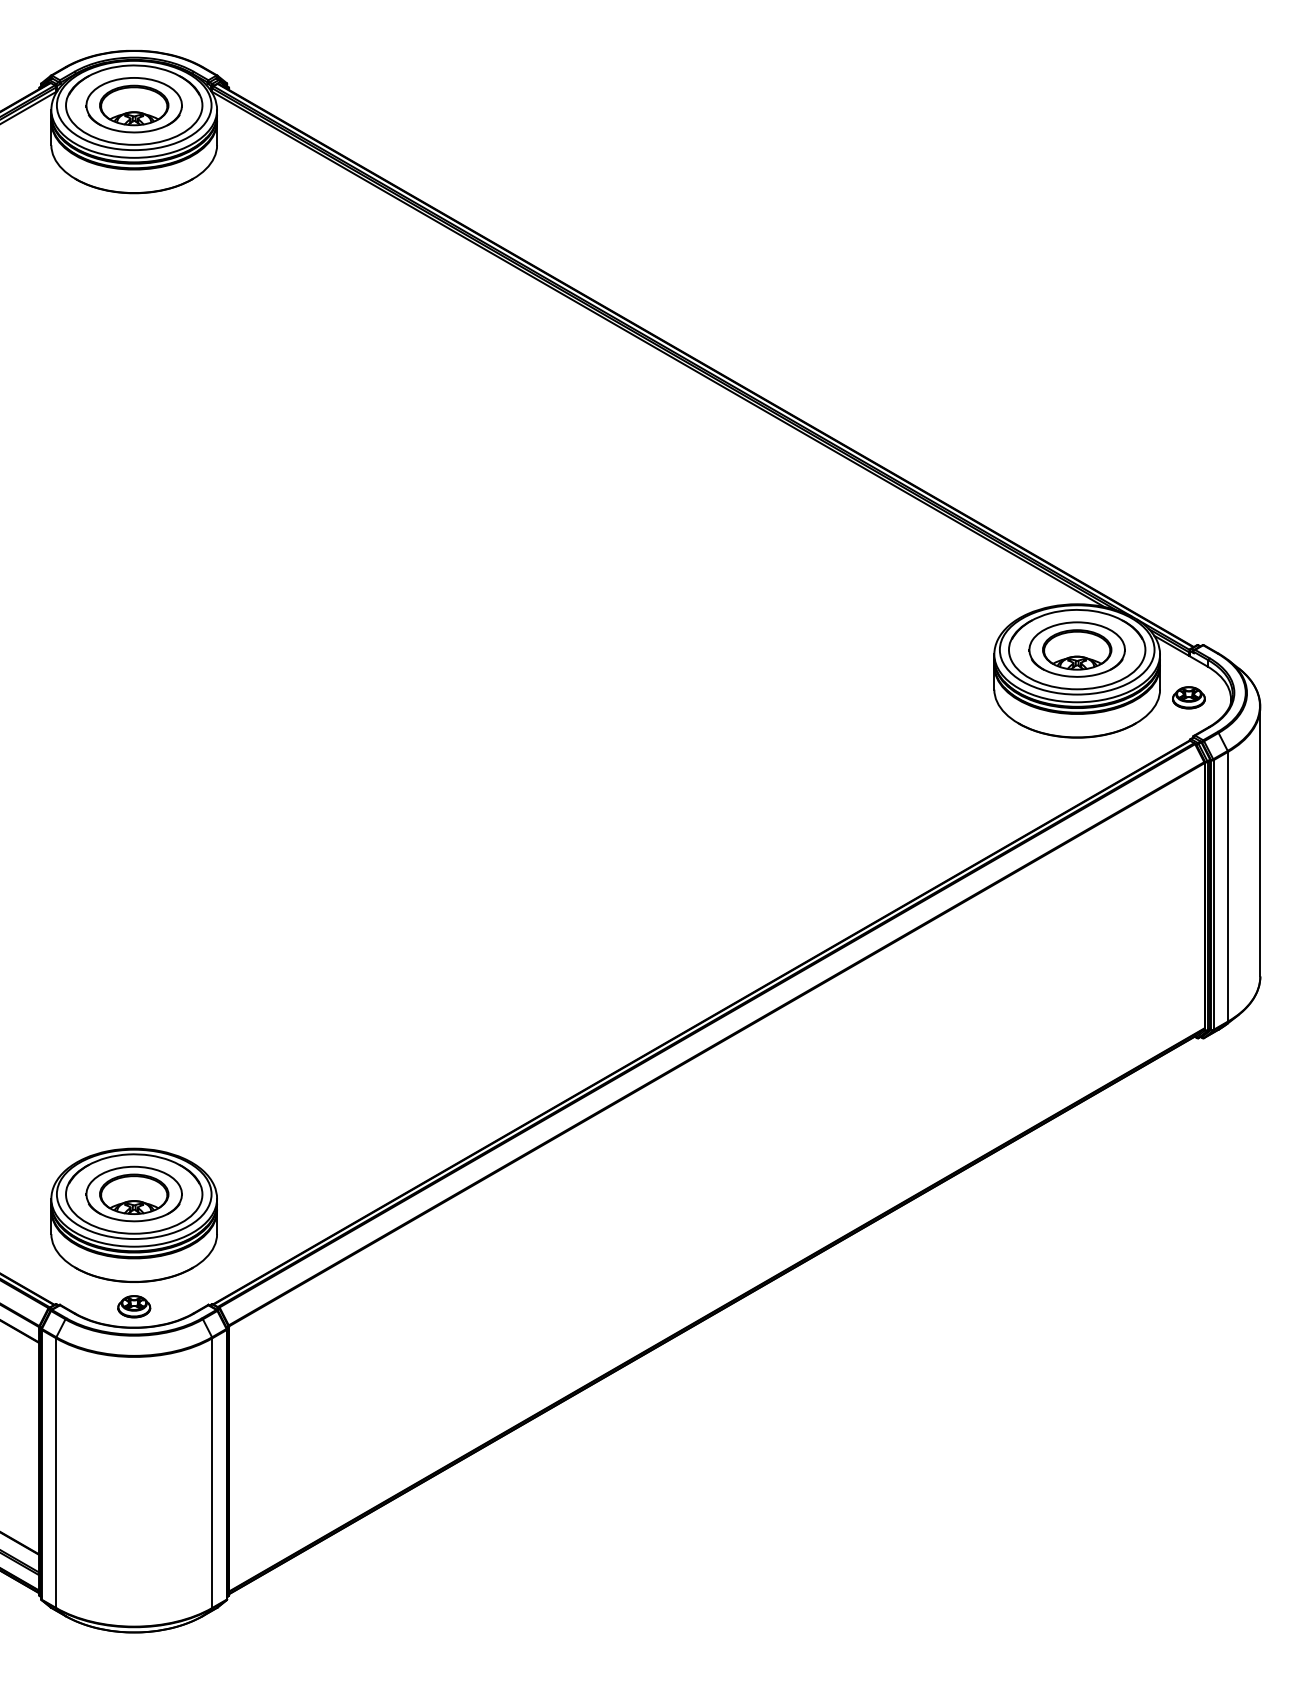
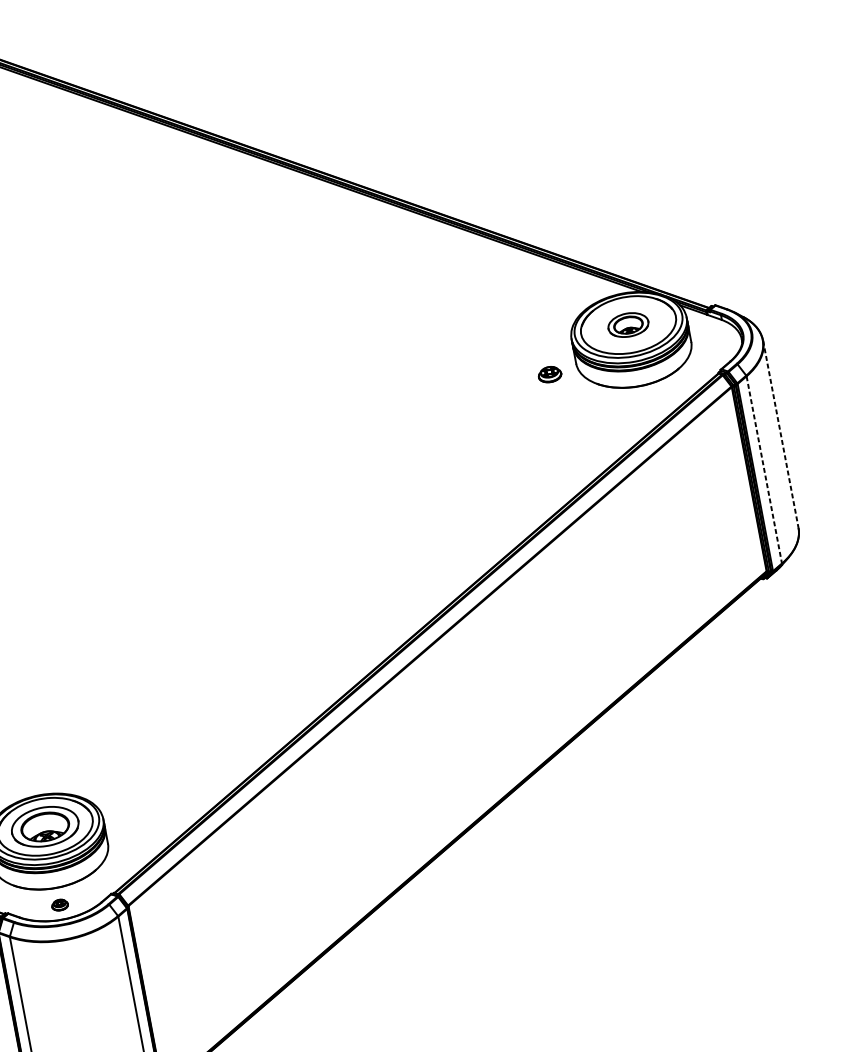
part: (1076, 649) -> (627, 325), size x0.6
part: (1188, 697) -> (549, 374), moved
line: (1260, 841) -> (780, 434), solid -> dashed
line: (1227, 886) -> (763, 469), solid -> dashed
part: (134, 1306) -> (60, 904), size x0.7

